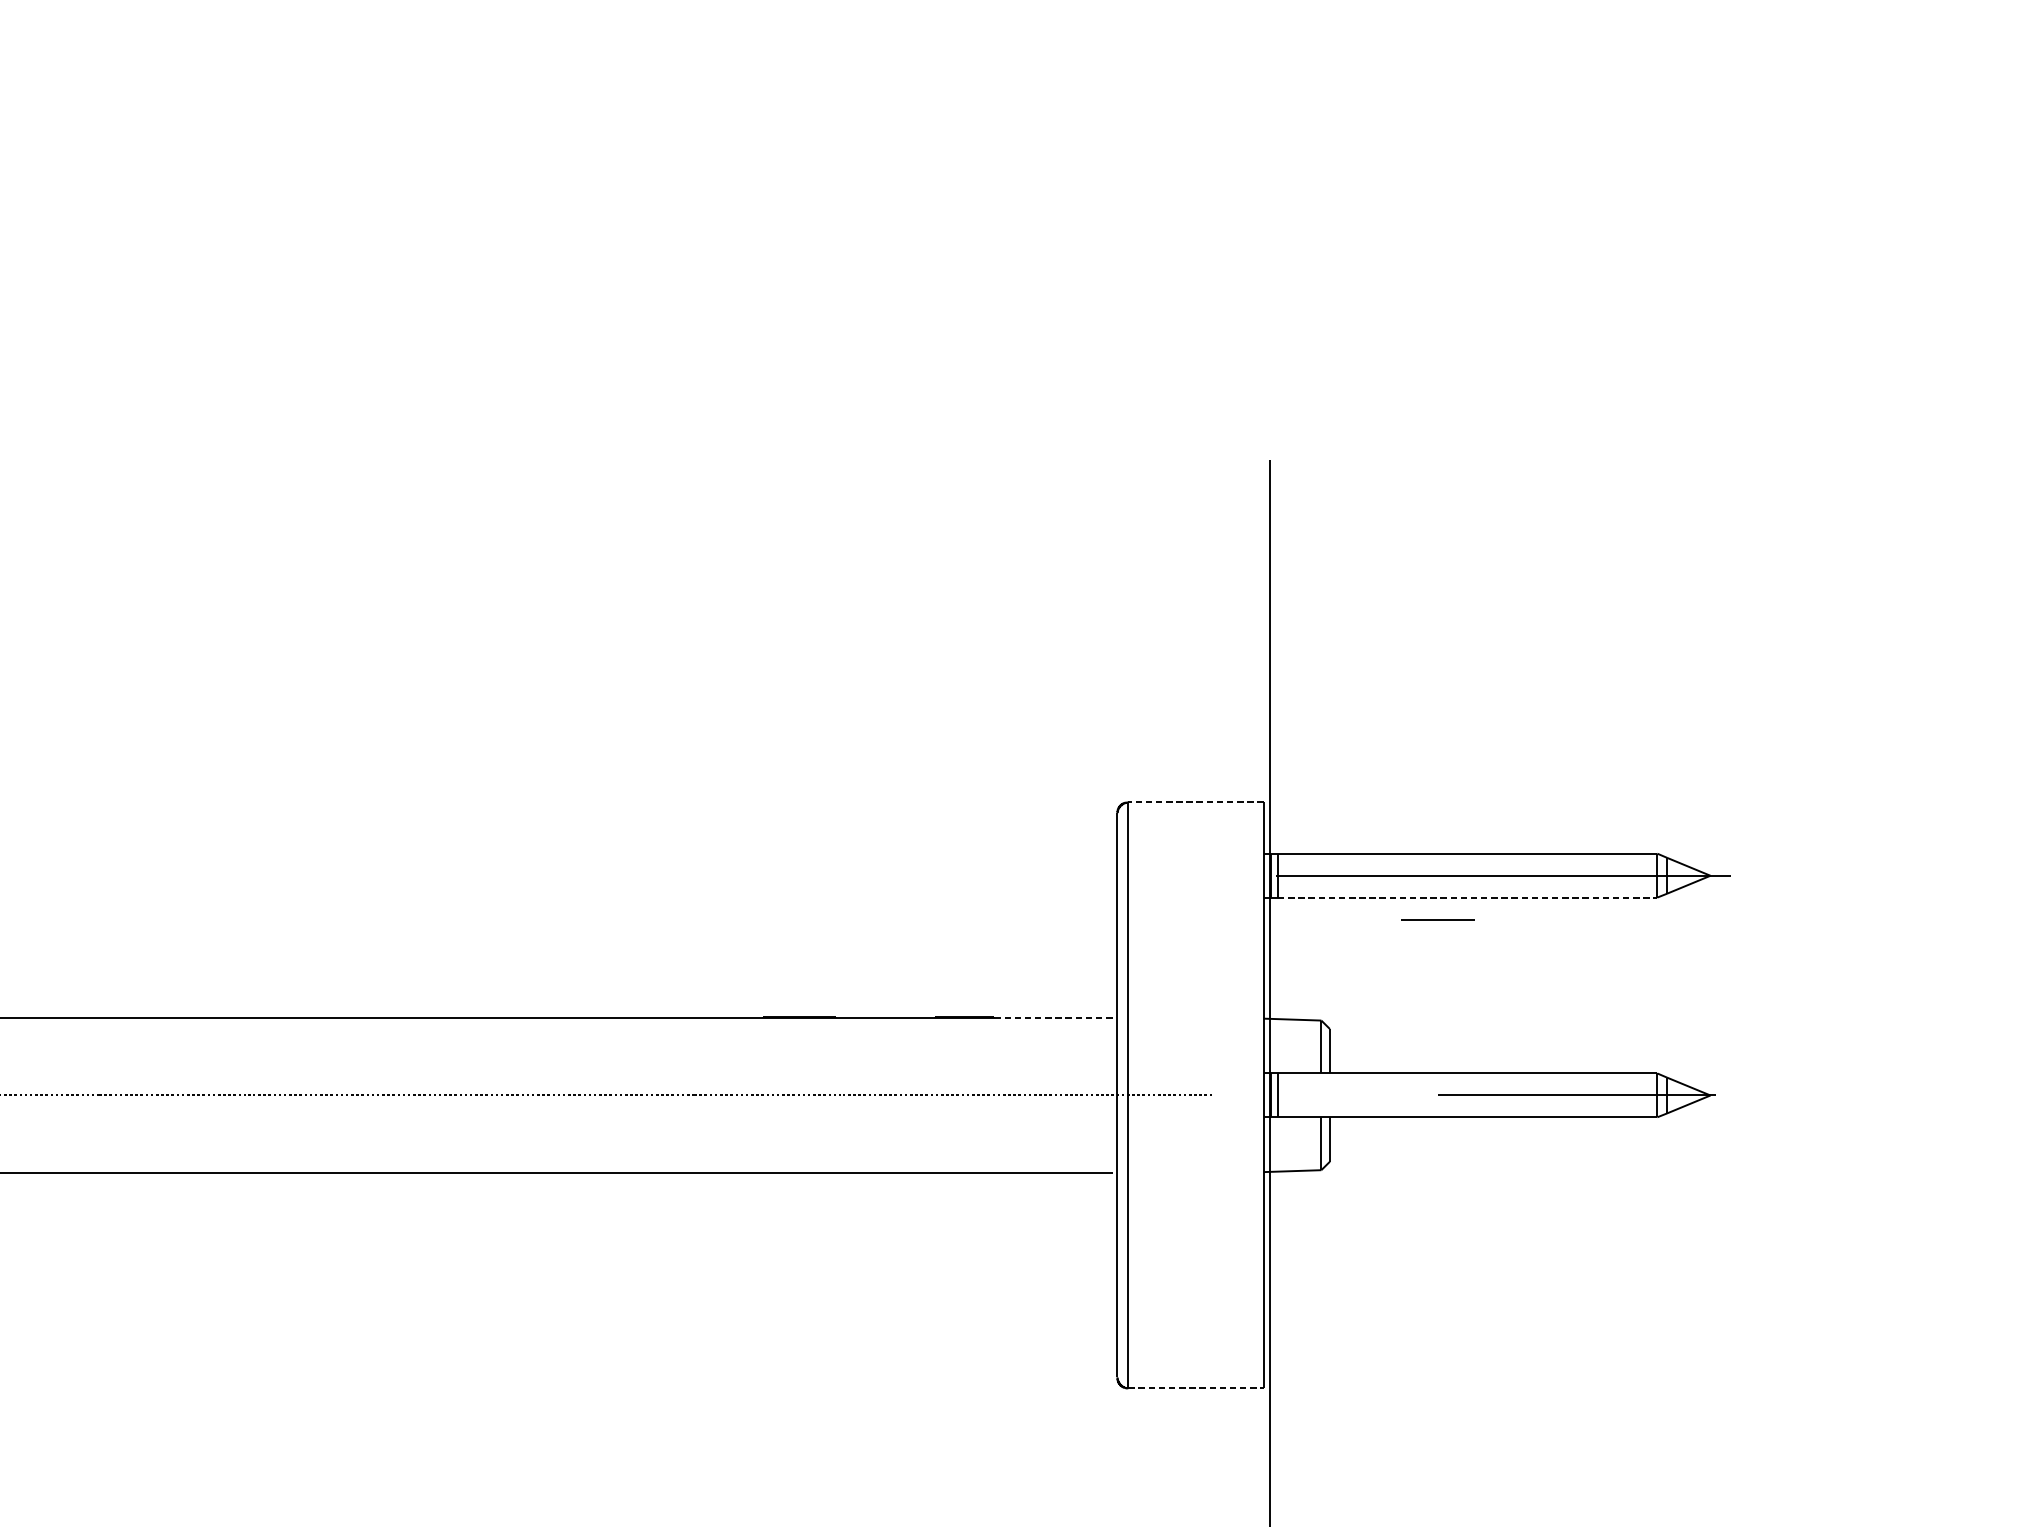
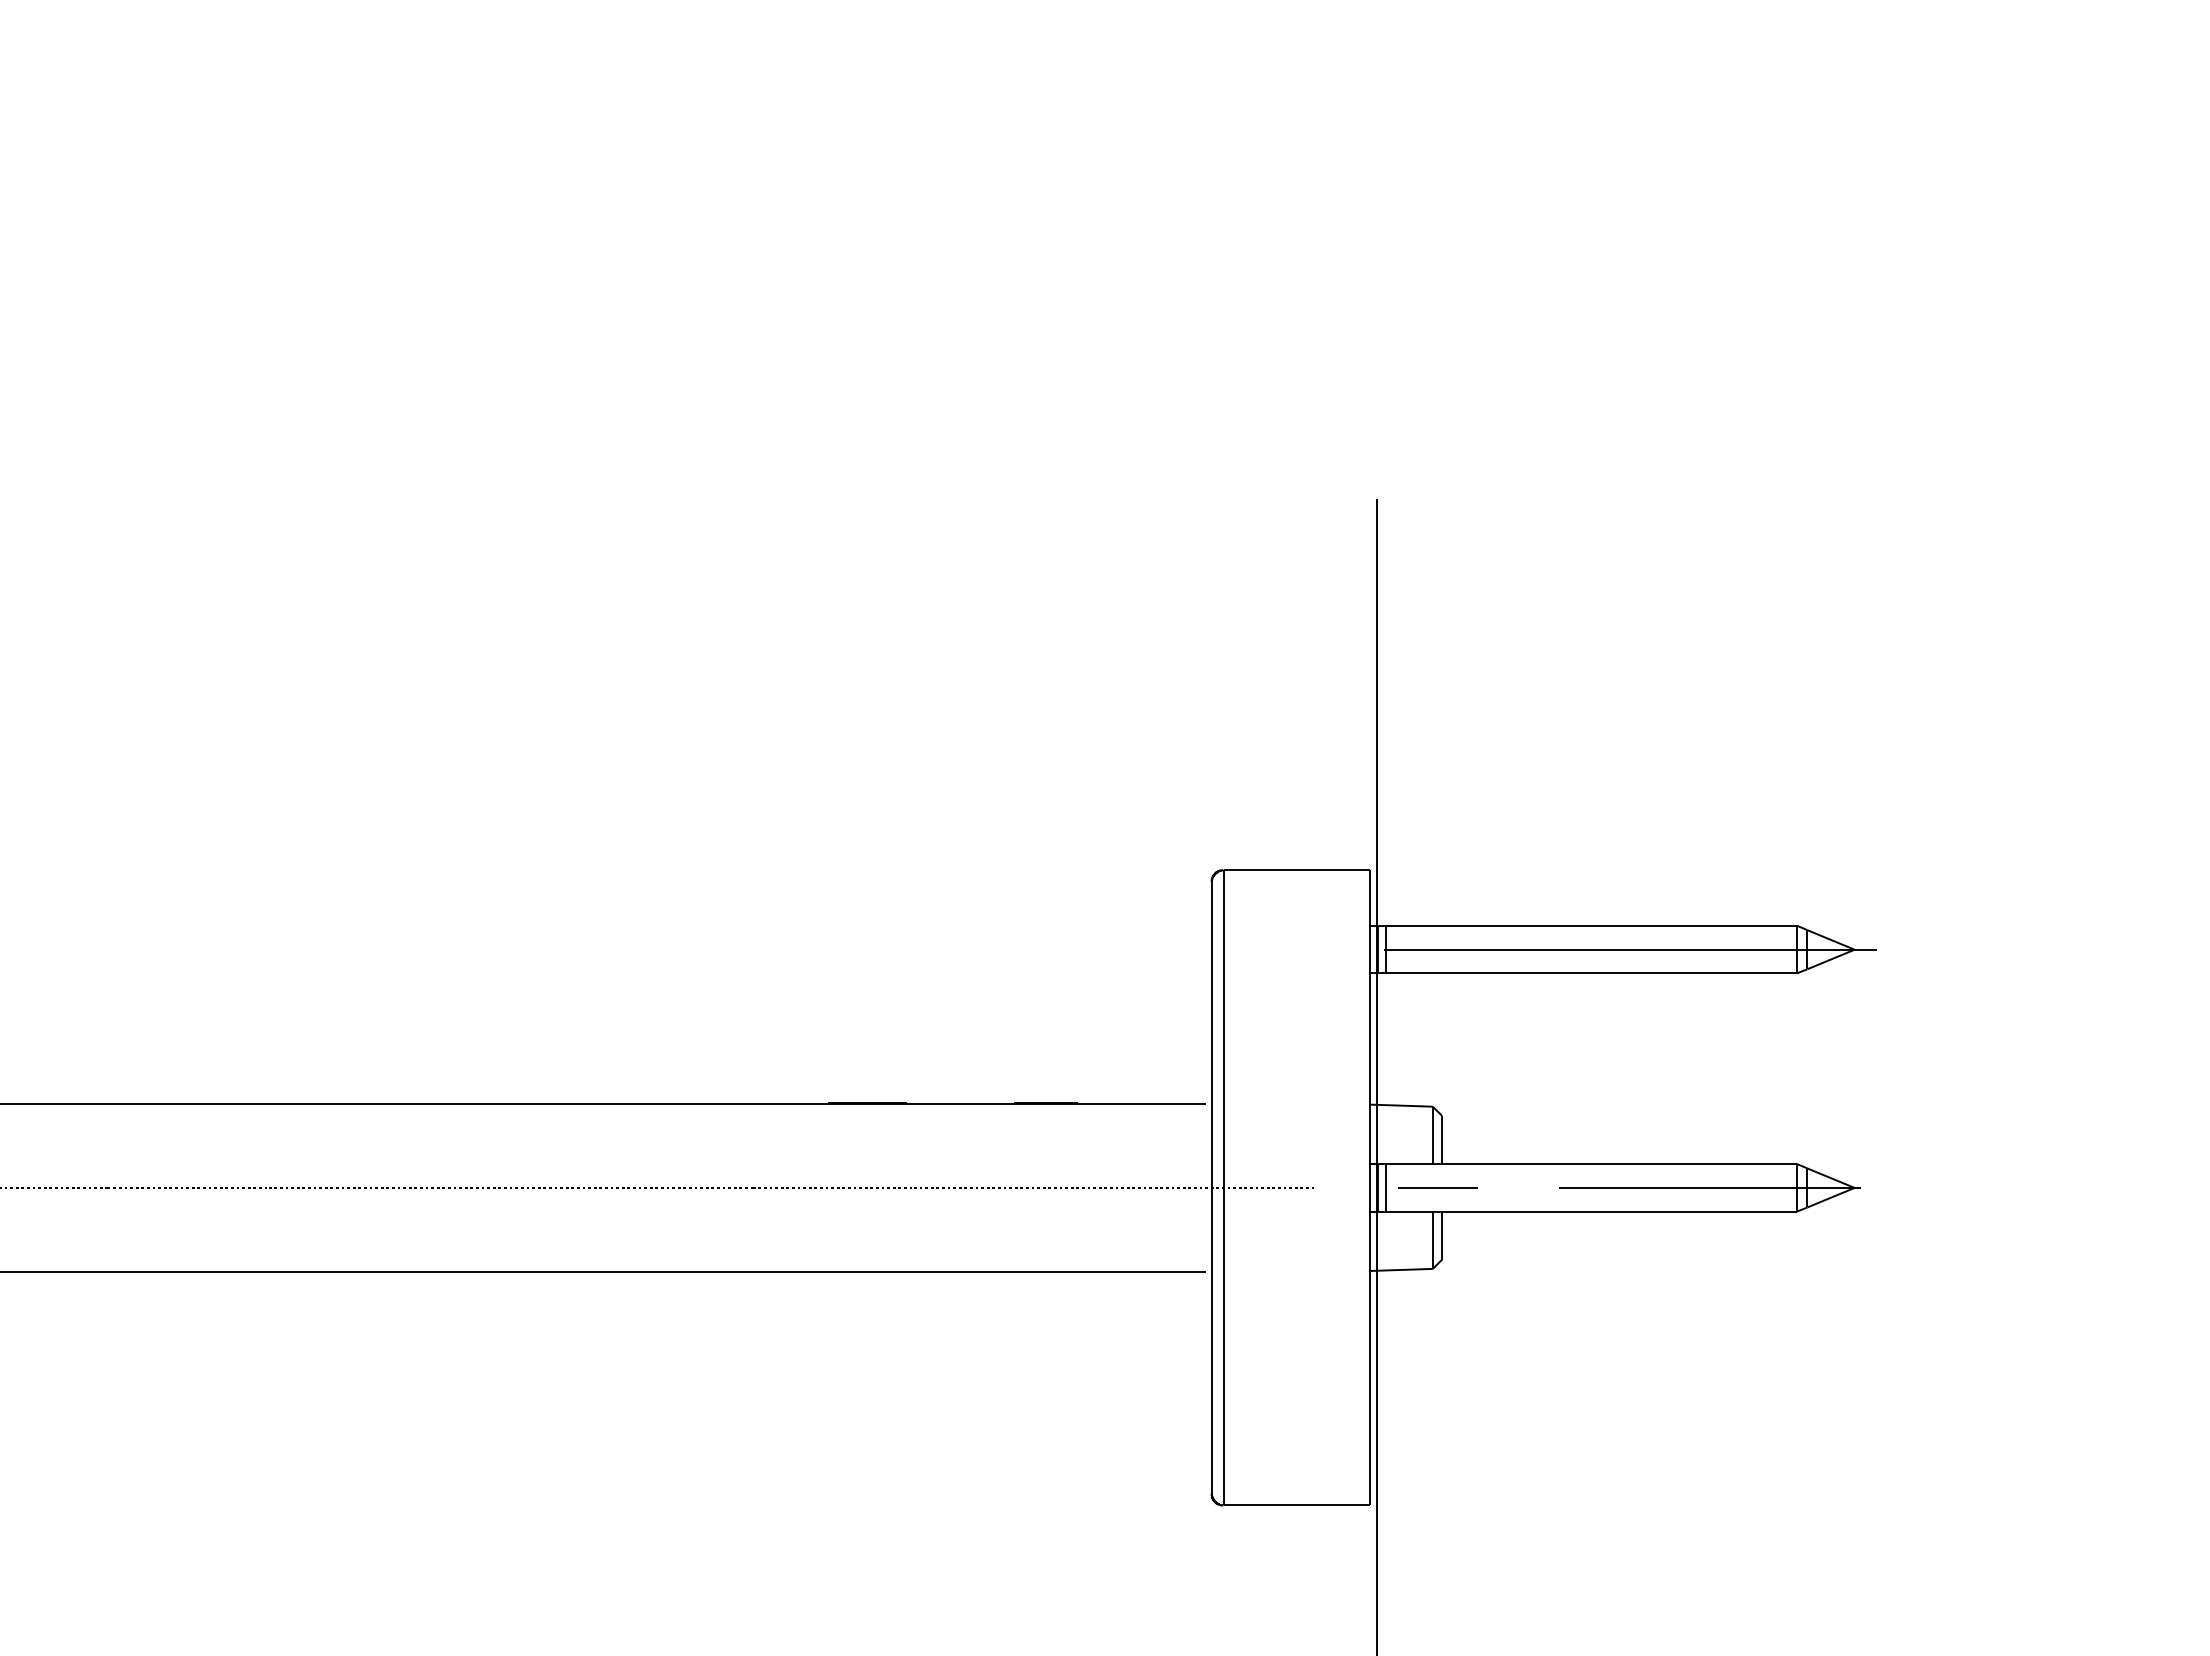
line: (1195, 802) -> (1296, 870), dashed -> solid
line: (1467, 897) -> (1591, 973), dashed -> solid
line: (1437, 919) -> (1437, 1187), moved
line: (1052, 1017) -> (1141, 1103), dashed -> solid
line: (1196, 1388) -> (1297, 1505), dashed -> solid

